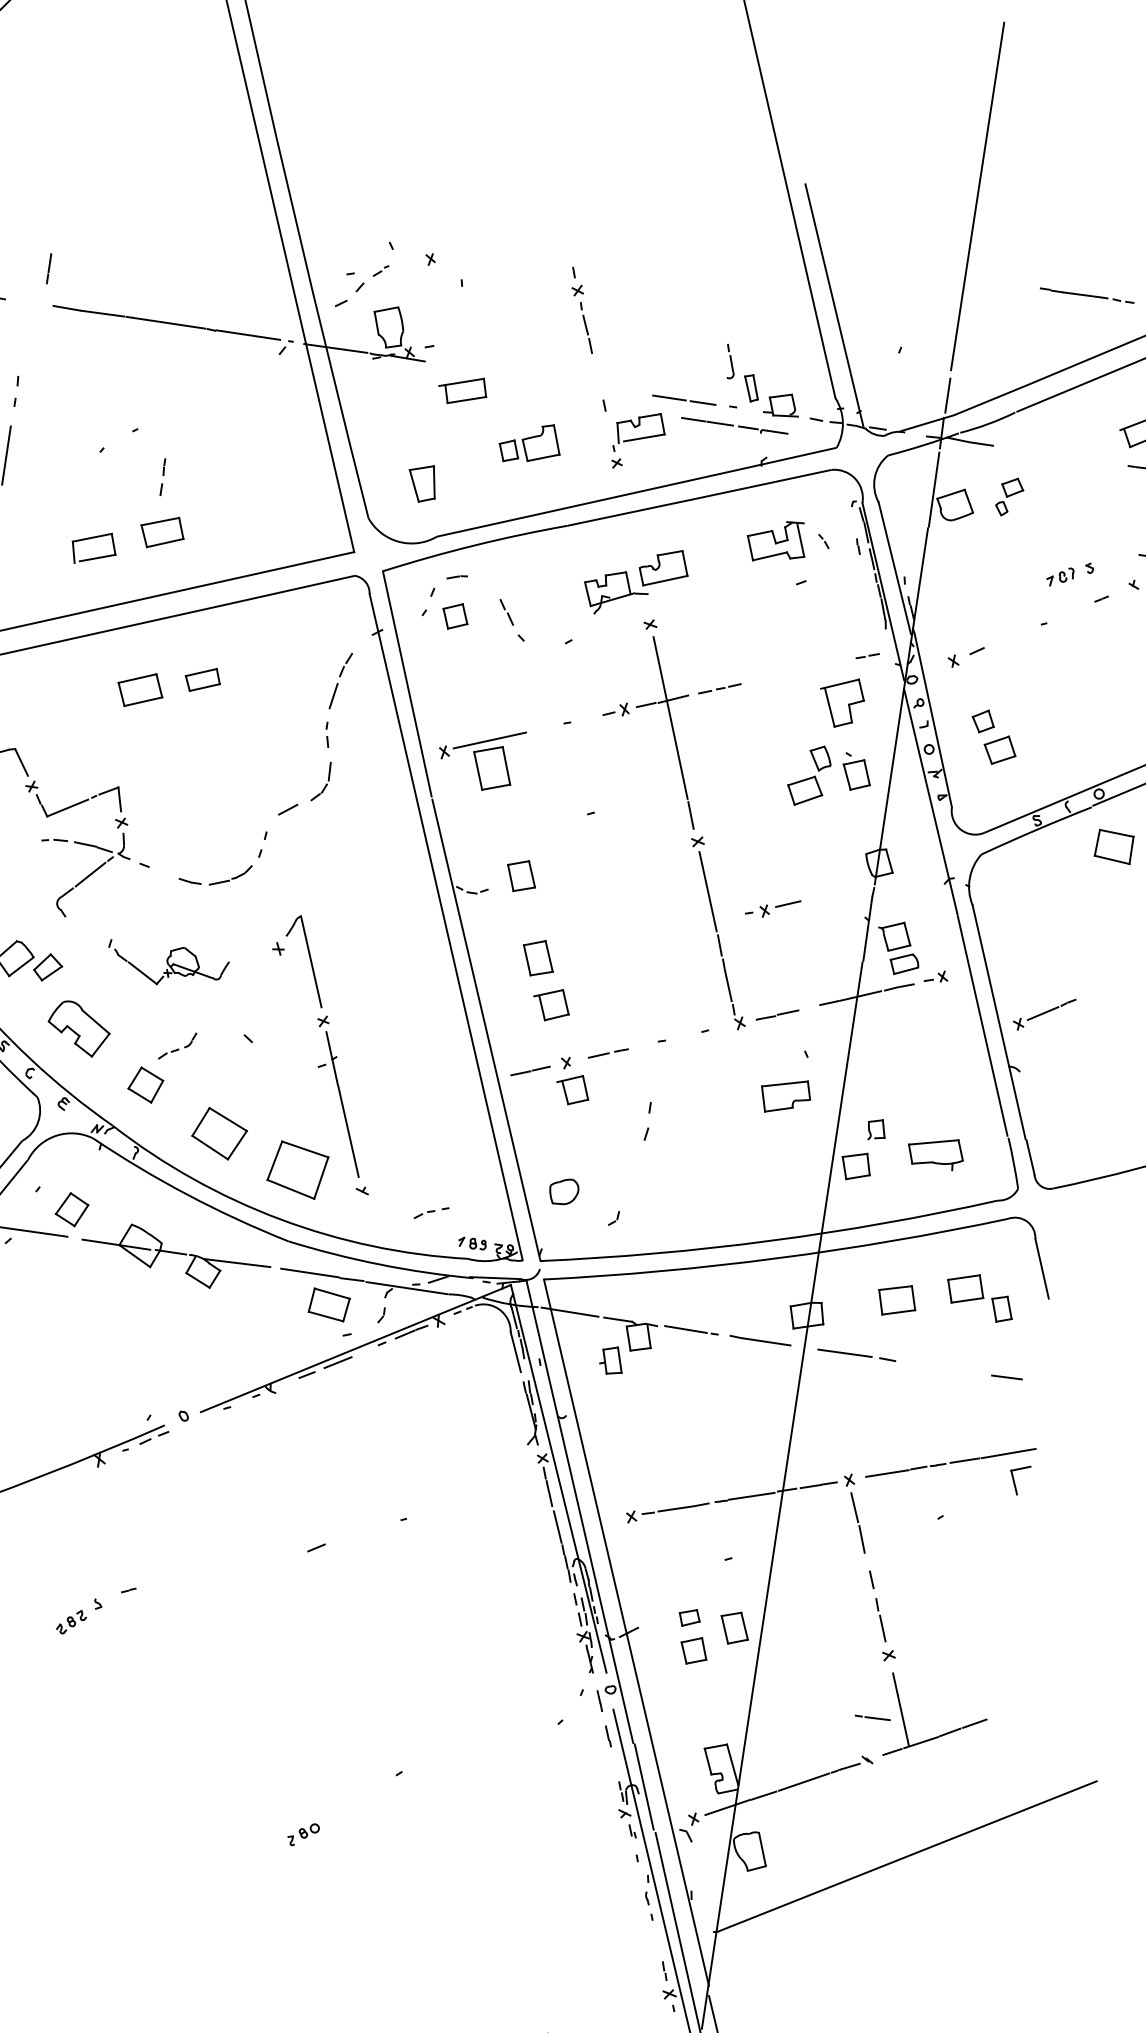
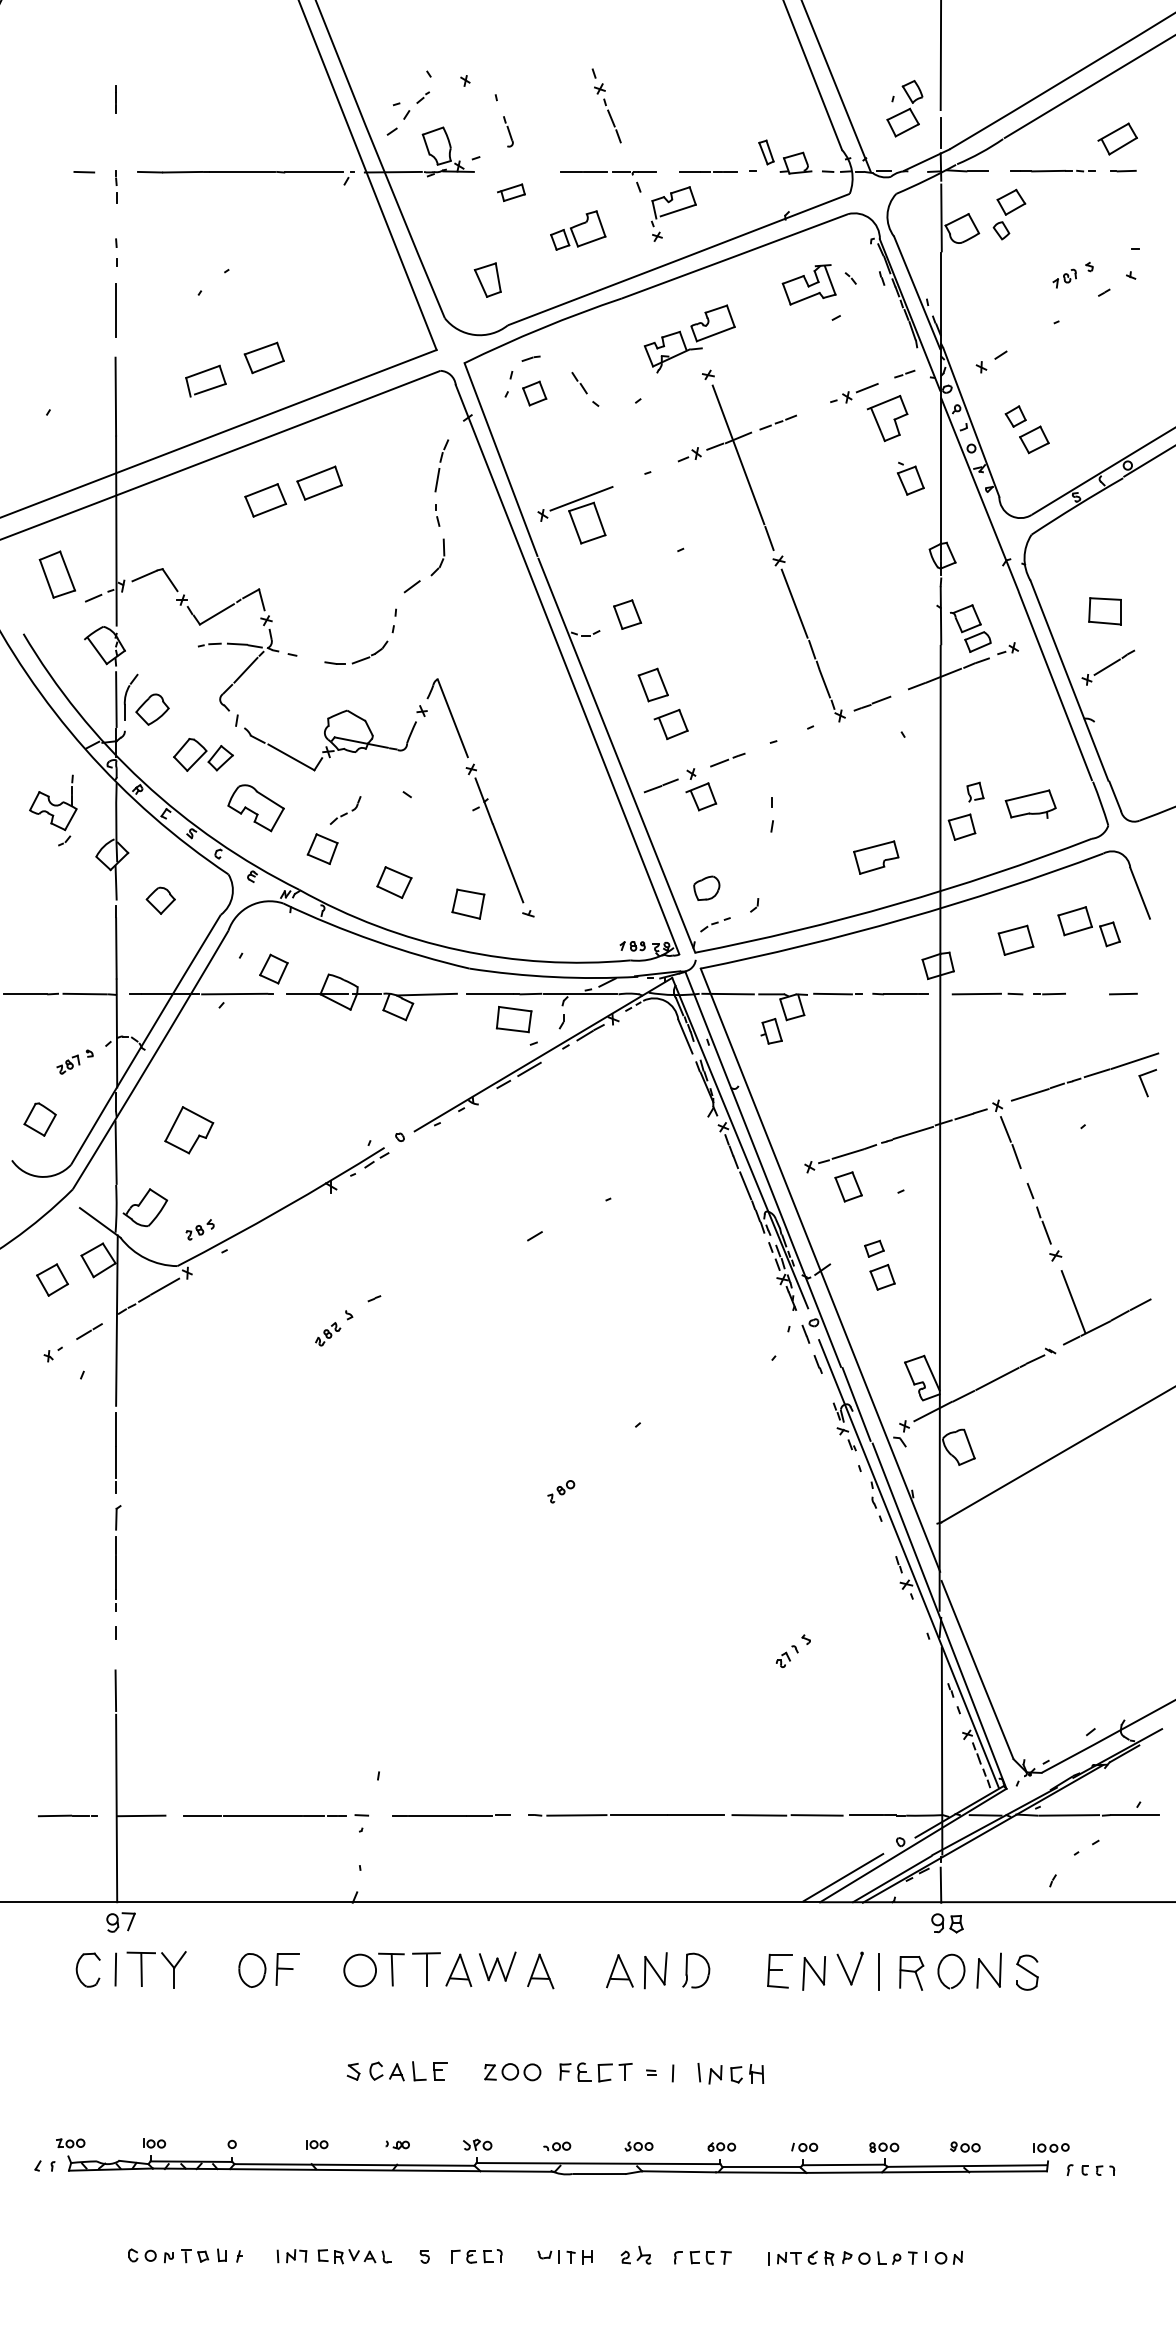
line: (48, 268) -> (115, 99), moved
line: (1086, 295) -> (1052, 171), moved
part: (730, 361) -> (508, 131), moved
part: (463, 390) -> (511, 192), size x0.62
part: (734, 427) -> (608, 173), moved
part: (163, 476) -> (116, 186), moved
part: (1009, 496) -> (1009, 214), size x1.43
part: (202, 679) -> (319, 482), size x1.43
part: (808, 775) -> (904, 108), moved
part: (1113, 846) -> (1104, 611), moved
part: (773, 907) -> (854, 393), moved
part: (166, 965) -> (325, 740), size x1.67
part: (785, 1096) -> (876, 857), moved
part: (219, 1133) -> (394, 882), size x0.71
part: (298, 1169) -> (468, 903), size x0.62
part: (431, 1212) -> (715, 924), moved
part: (734, 1627) -> (848, 1186), moved
part: (872, 1717) -> (1049, 993), moved

